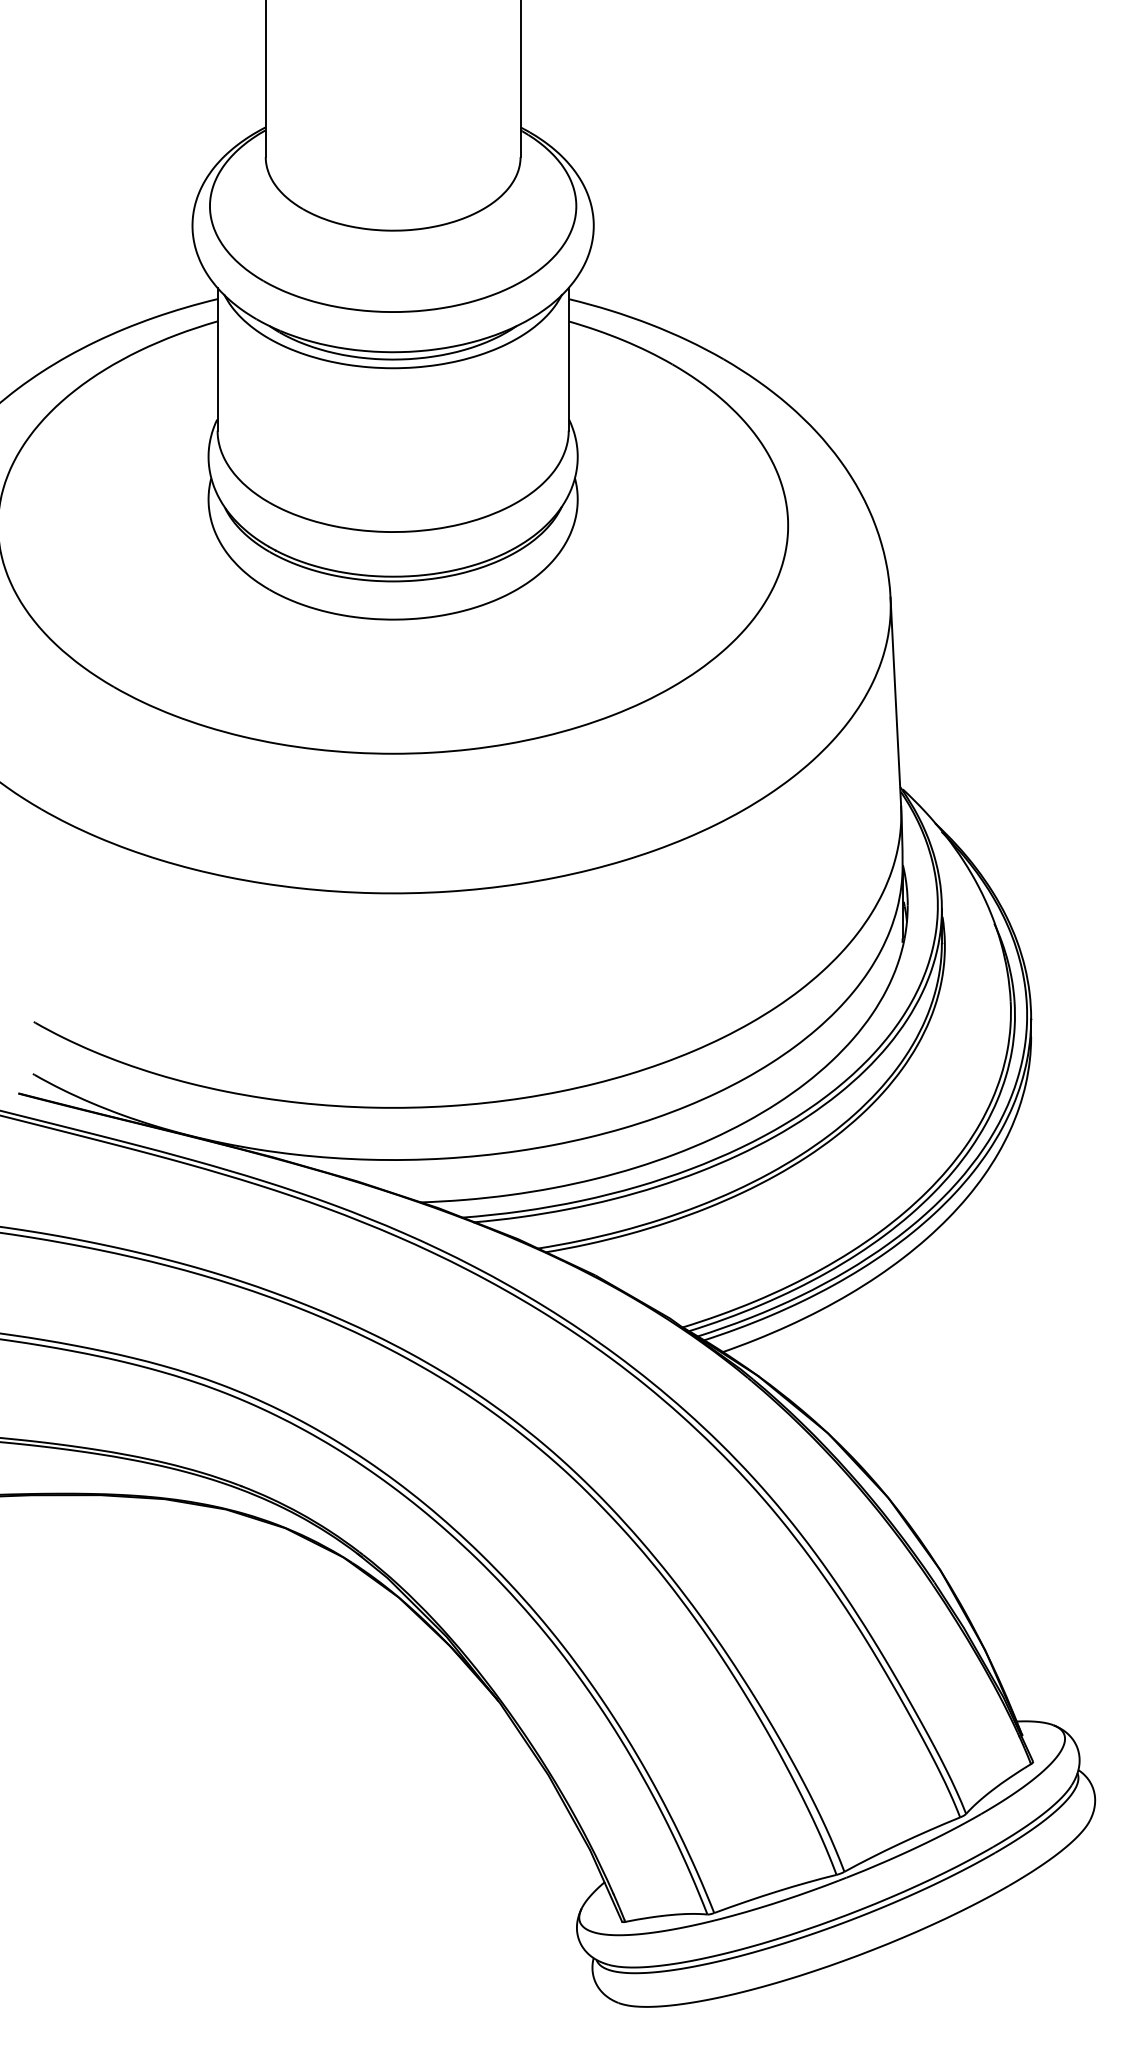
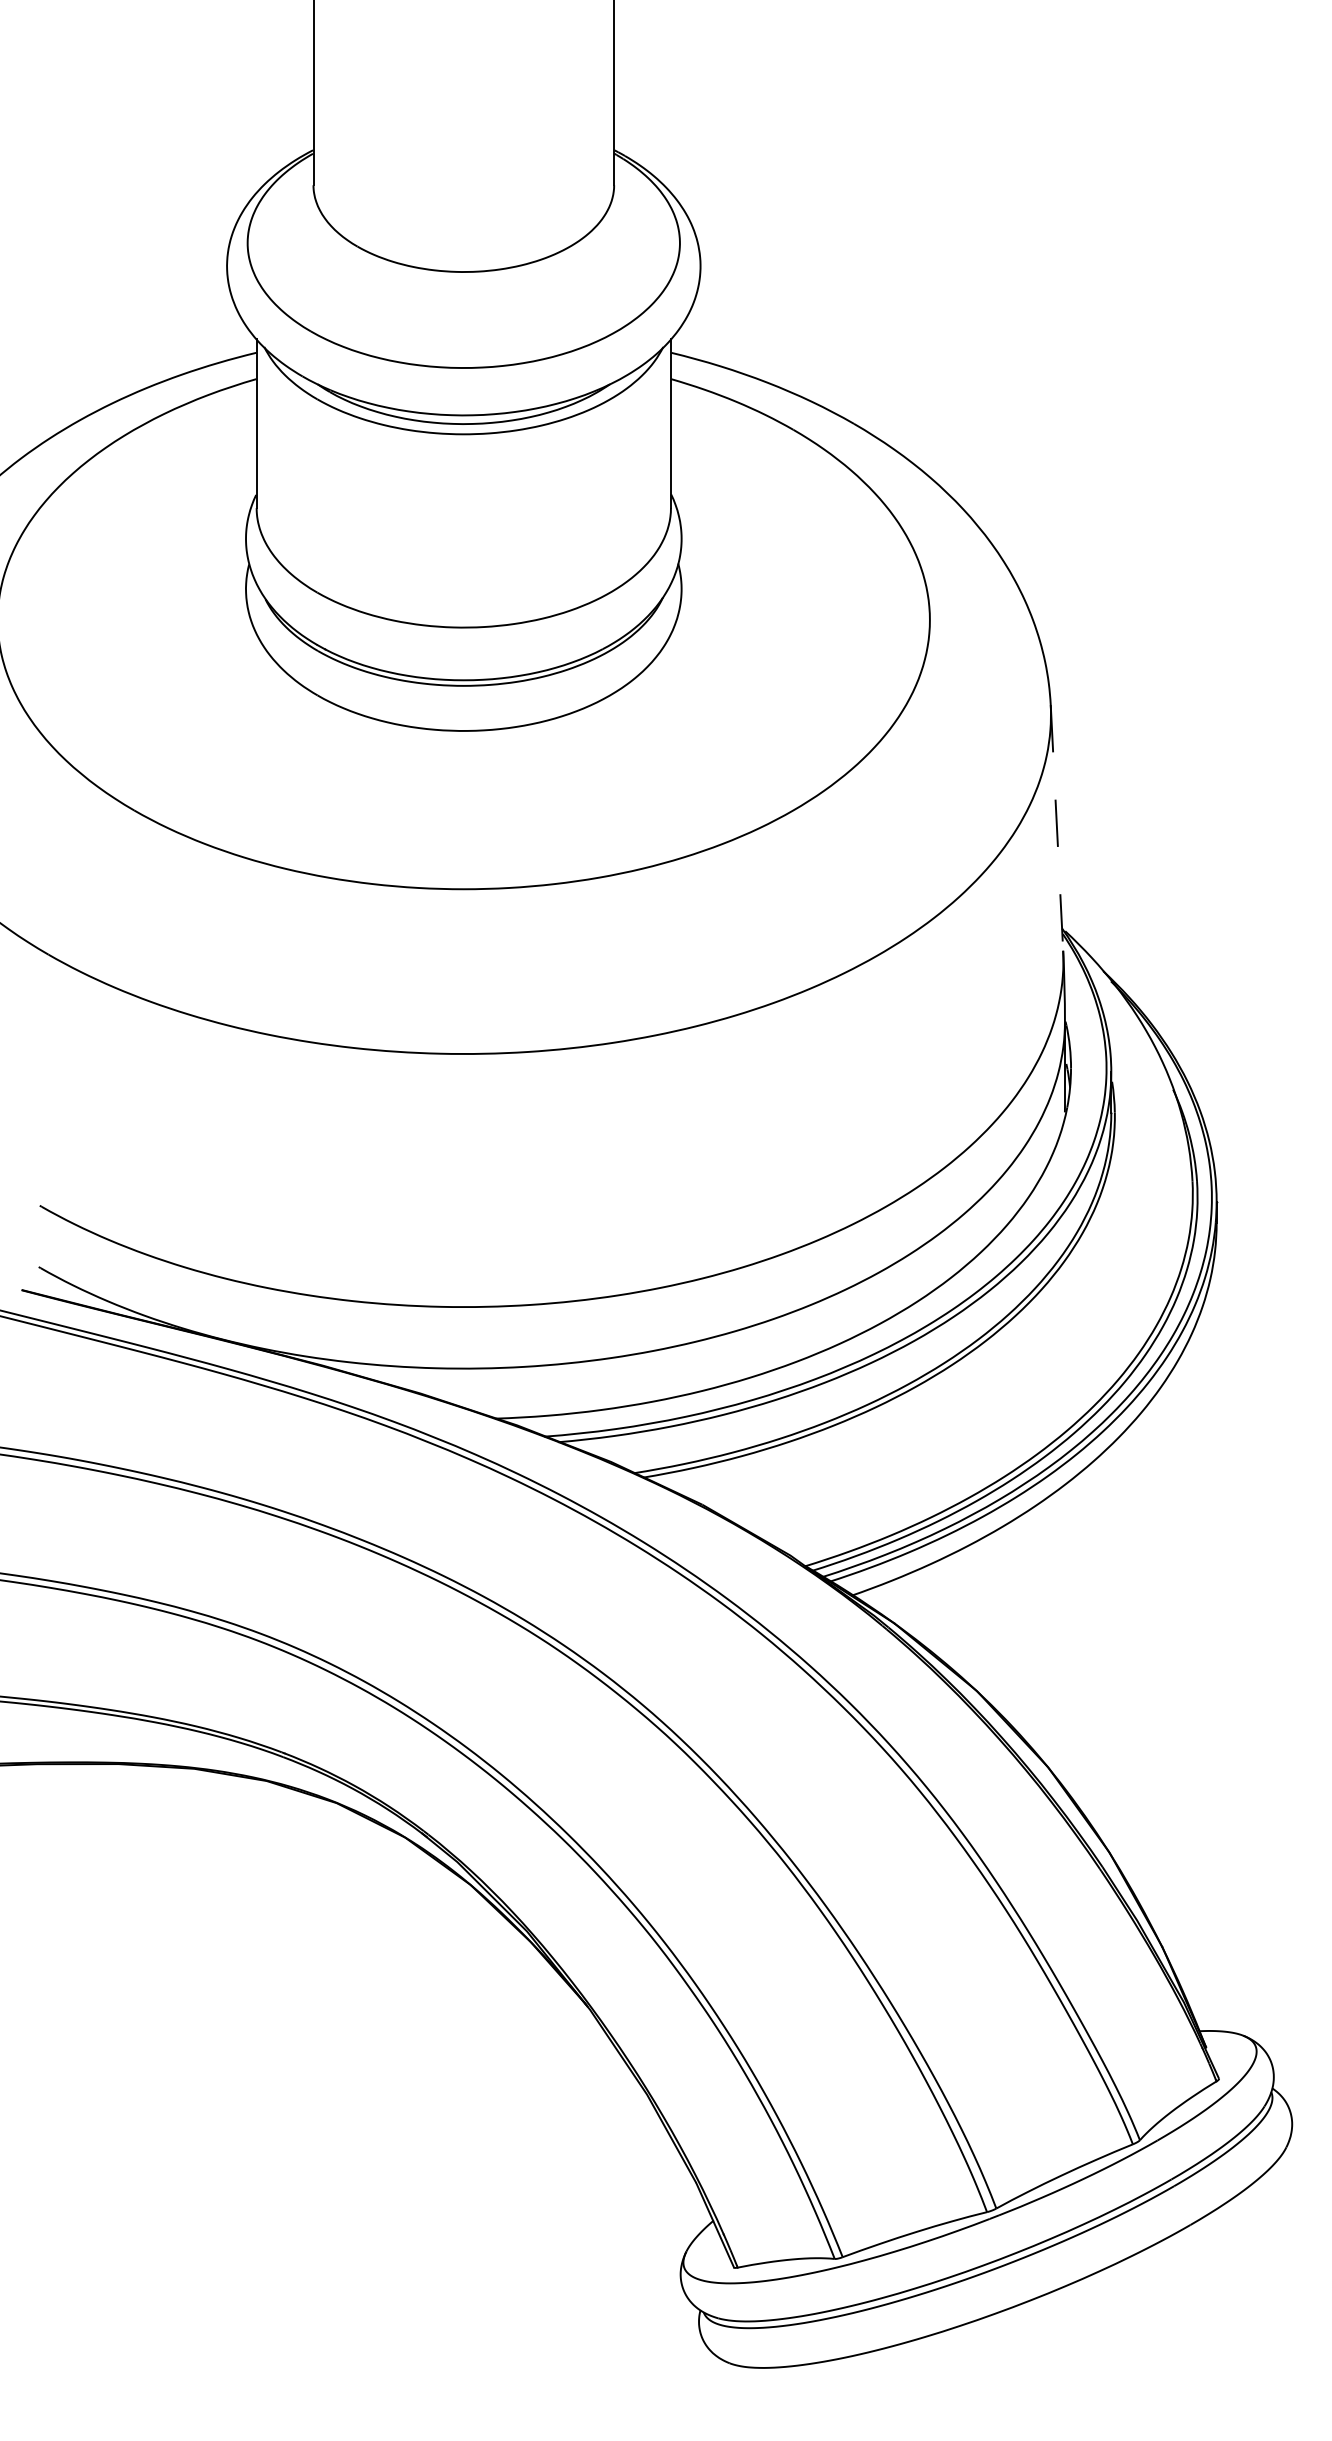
line: (895, 702) -> (1056, 828), solid -> dashed

